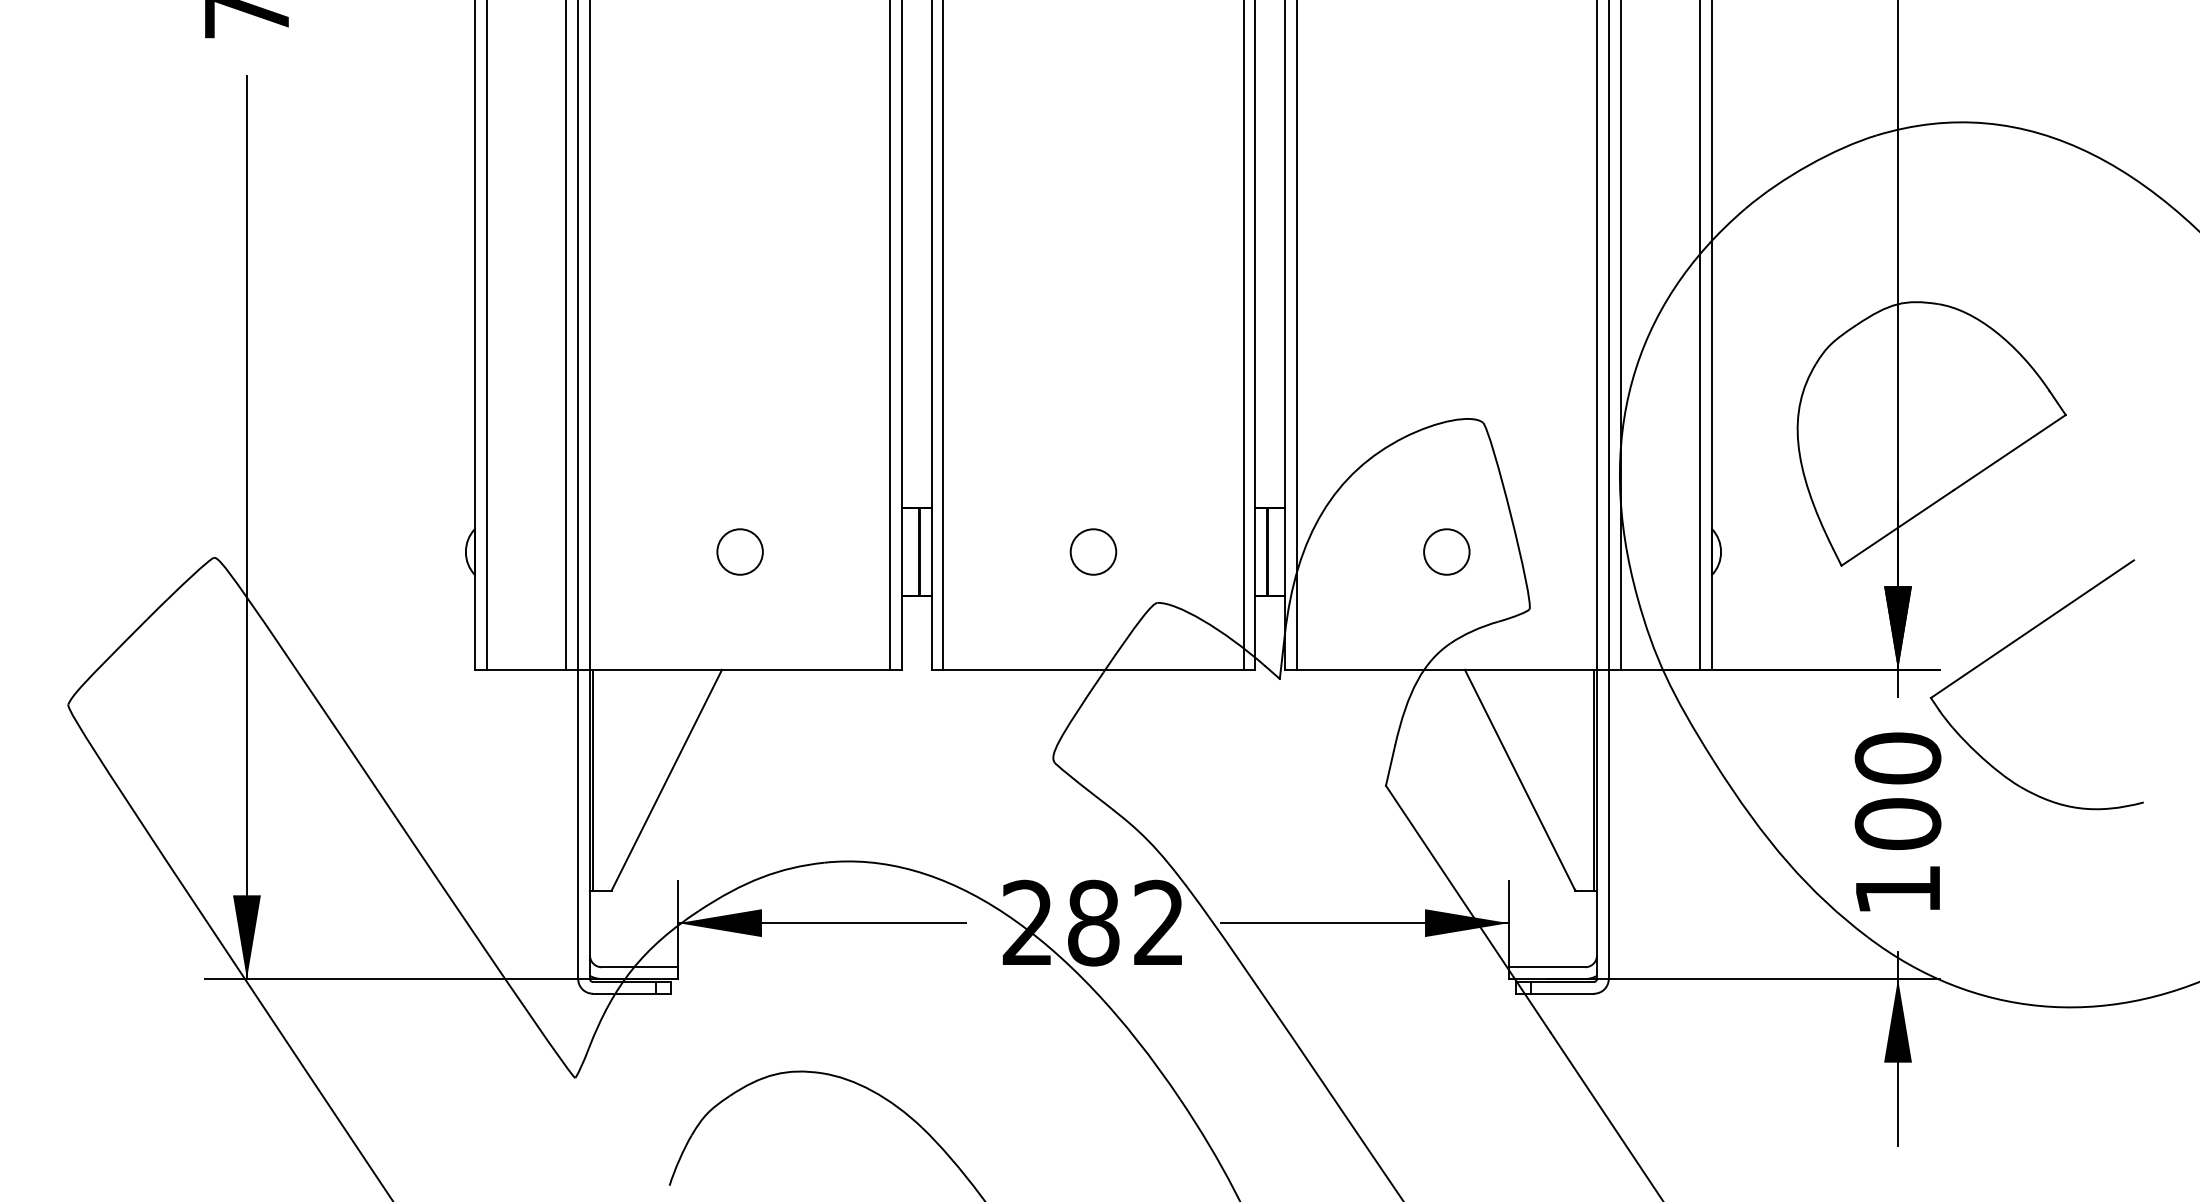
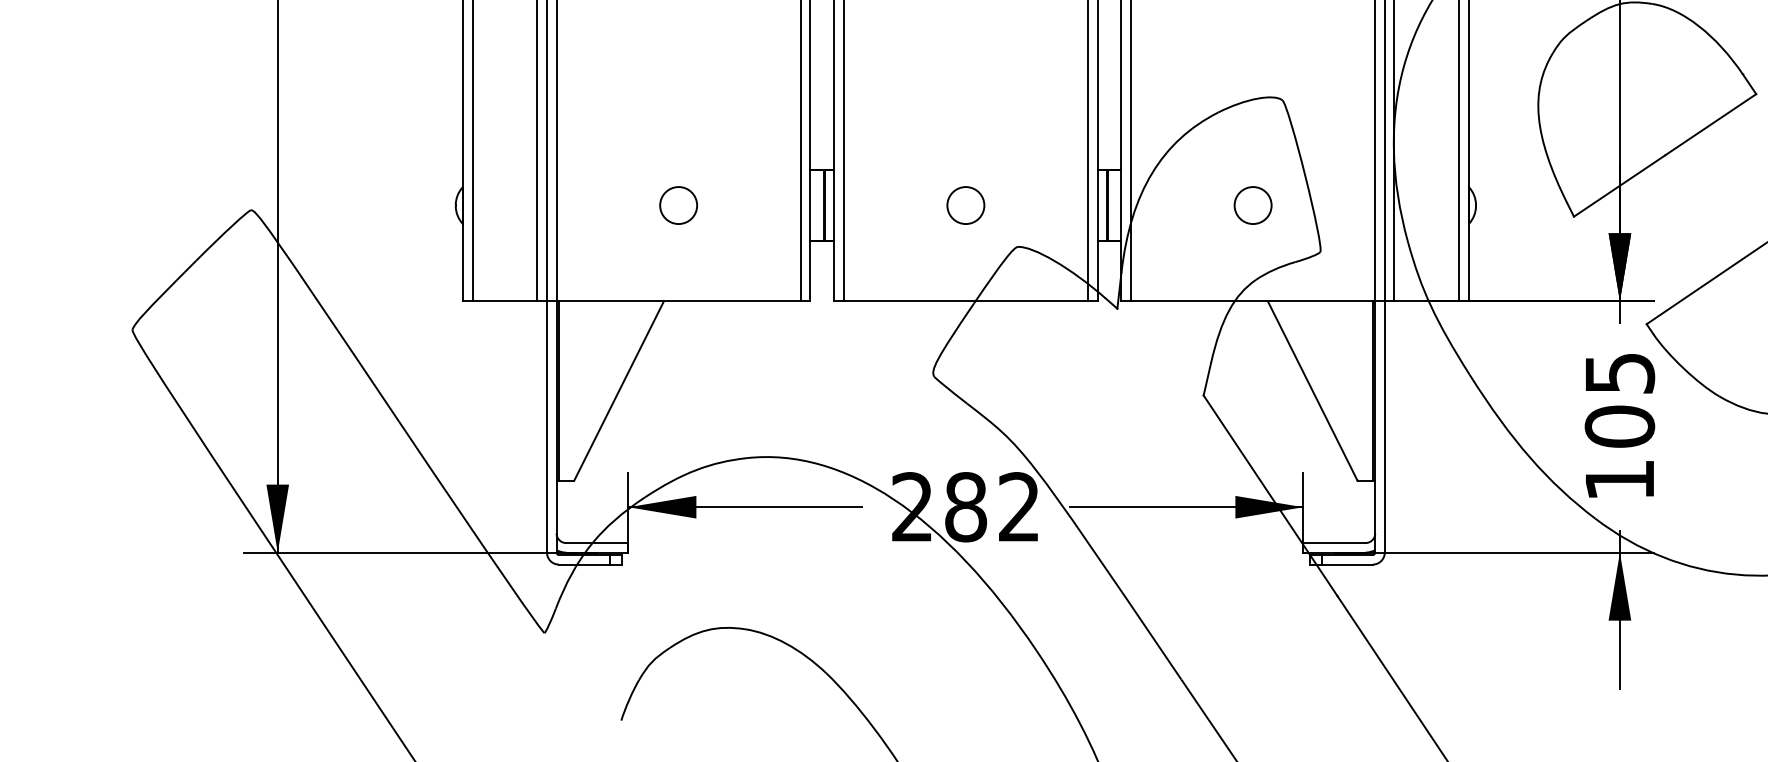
text: (1897, 758) -> (1619, 373), 100 -> 105

